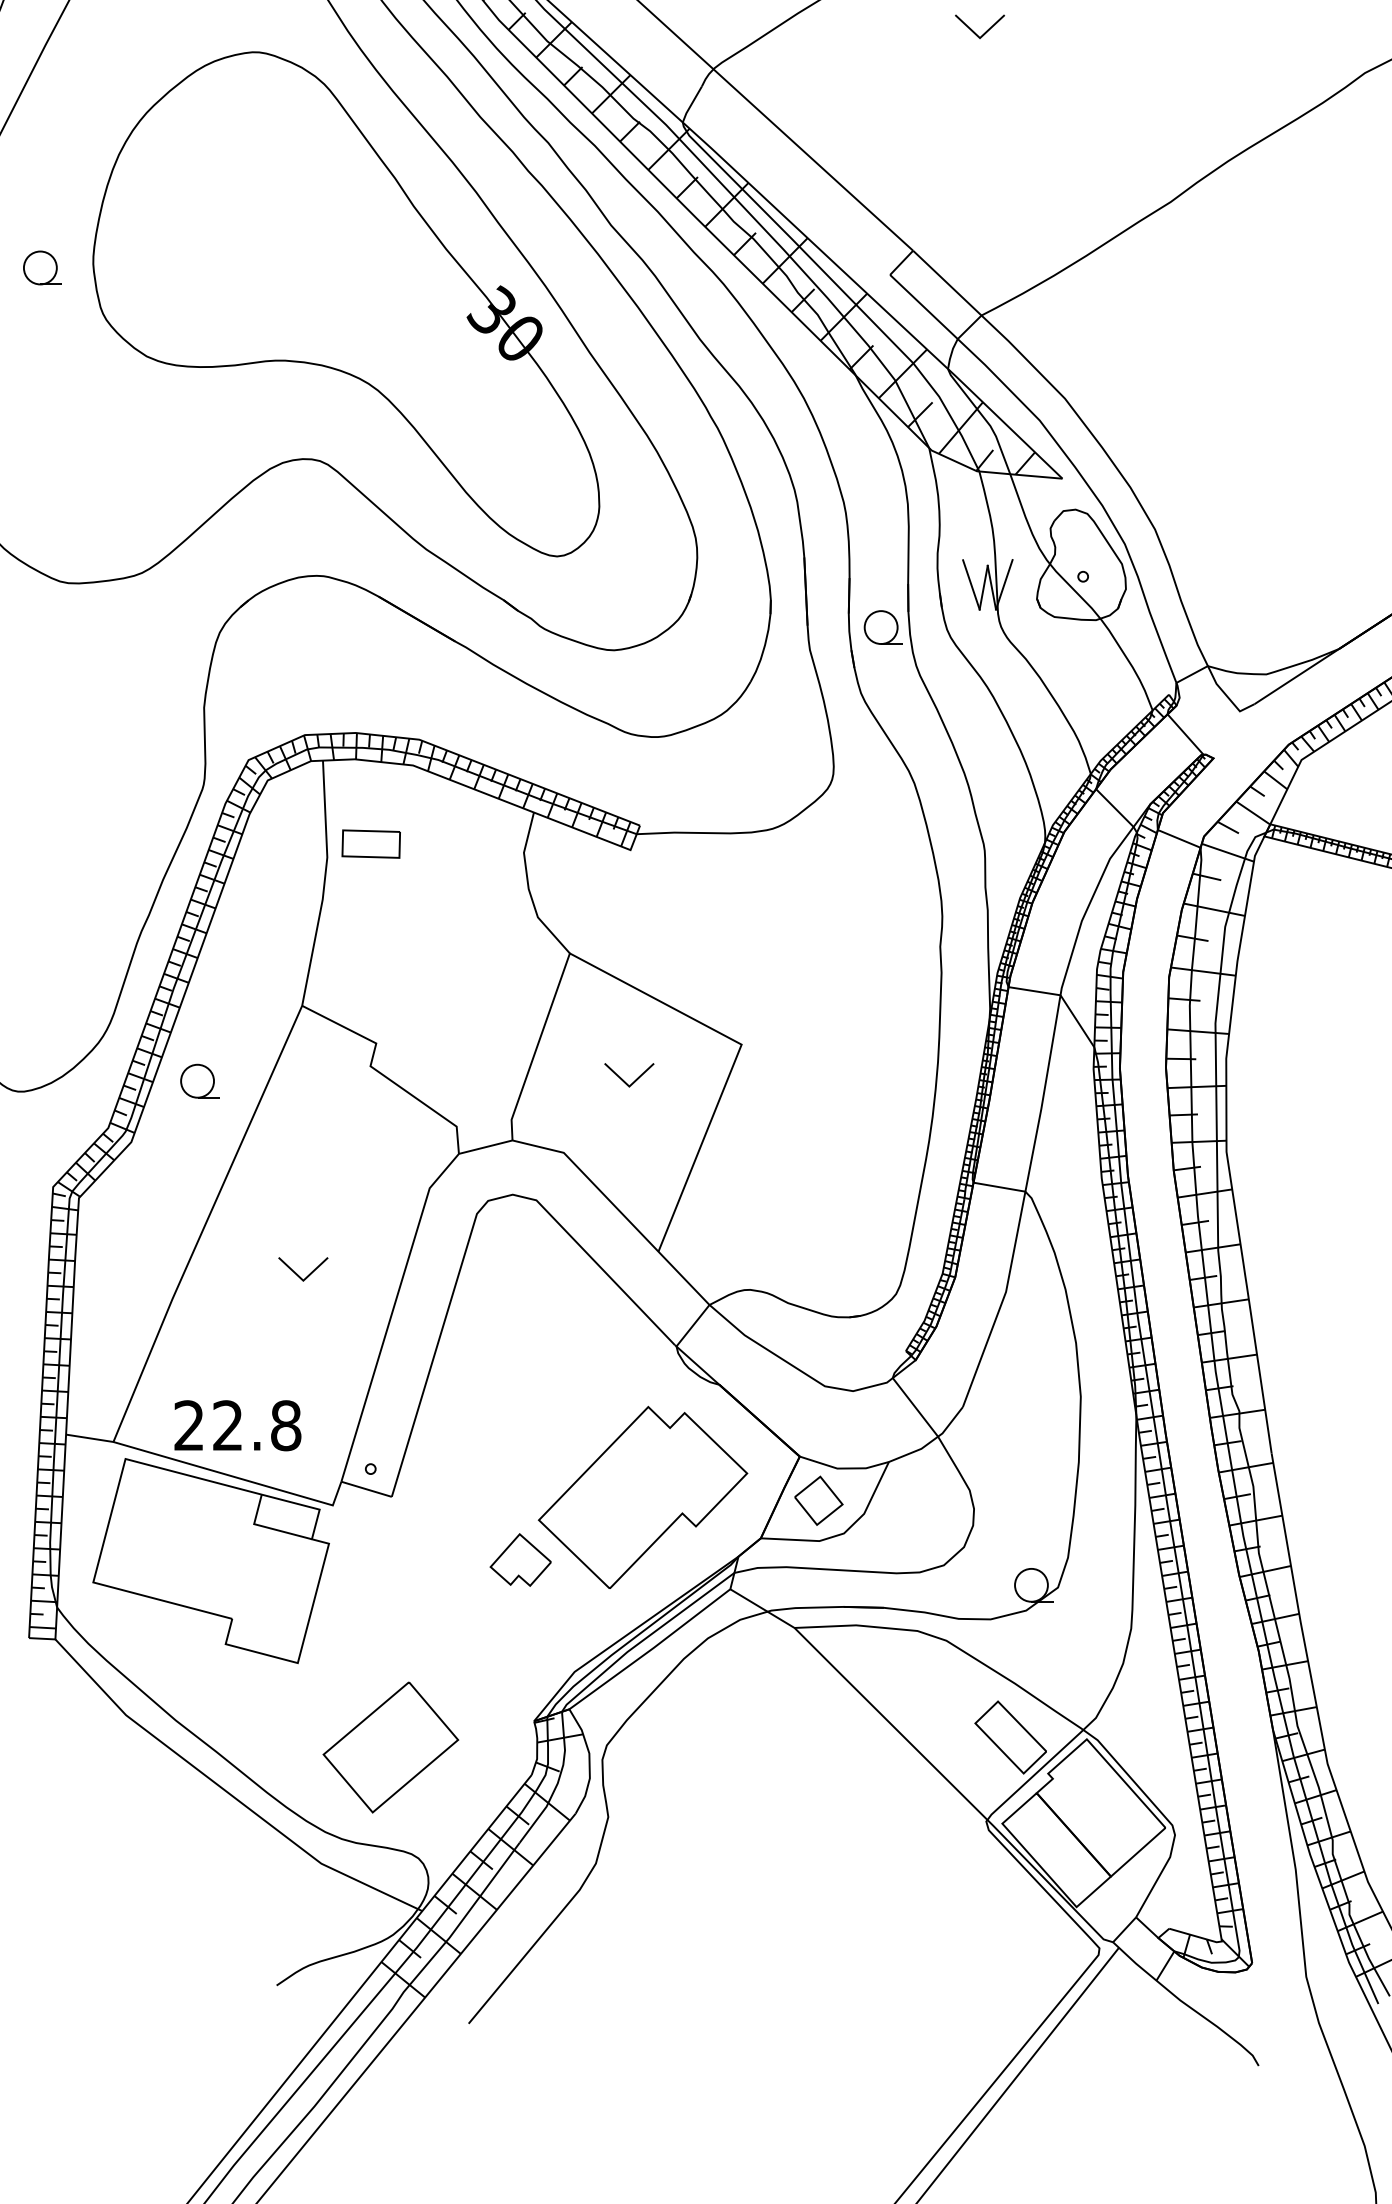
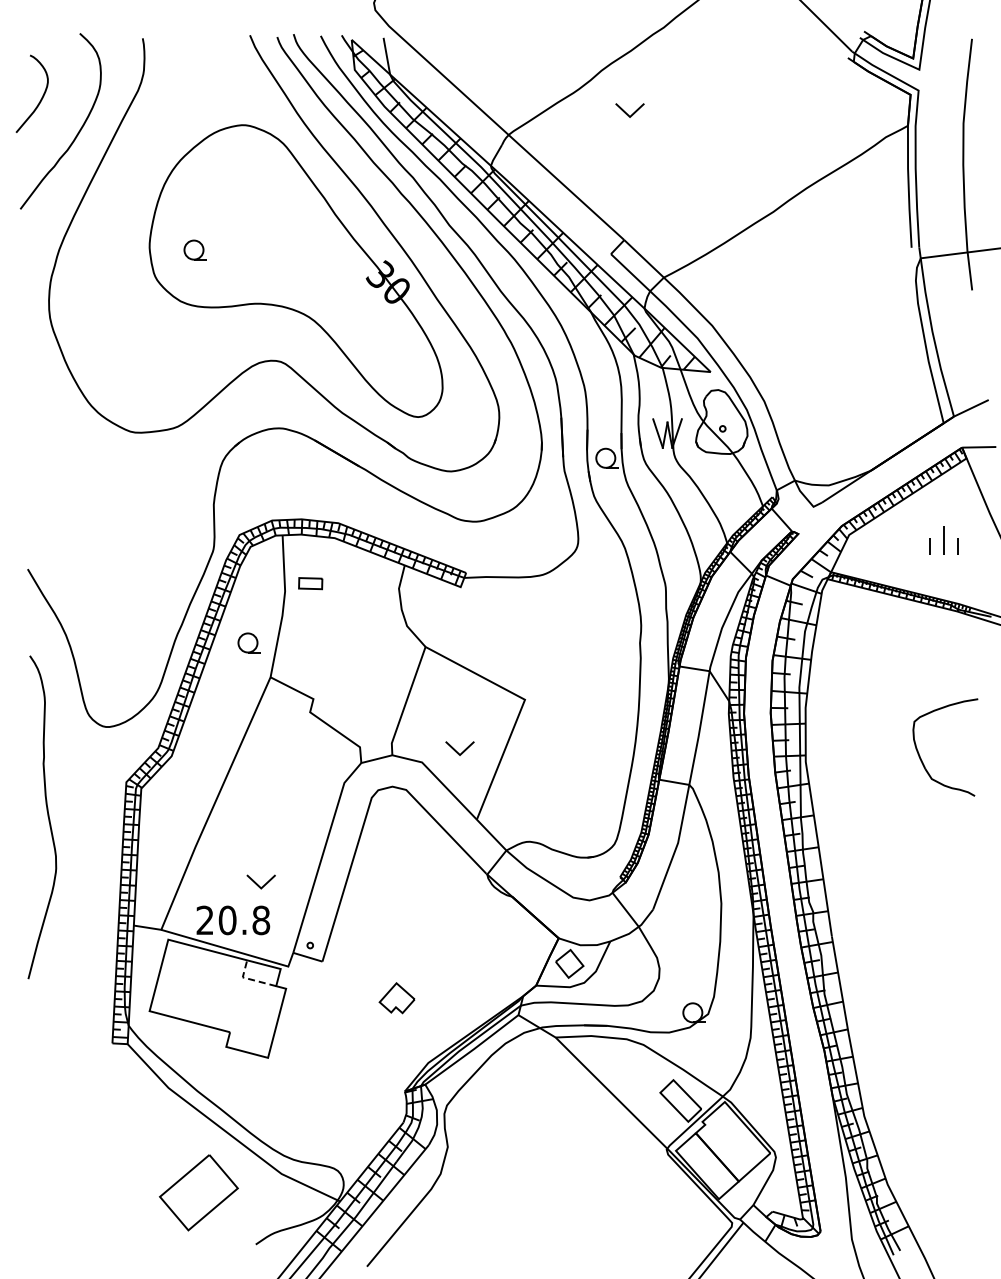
part: (979, 26) -> (629, 110), moved
part: (41, 266) -> (194, 249), moved
part: (371, 843) -> (310, 583), size x0.7
part: (628, 1075) -> (459, 748), moved
part: (198, 1080) -> (248, 642), moved
part: (302, 1268) -> (260, 881), moved
text: (227, 1425) -> (227, 920), 22.8 -> 20.8
part: (642, 1496) -> (467, 961), removed
line: (267, 1527) -> (250, 979), solid -> dashed
part: (390, 1747) -> (198, 1192), moved

